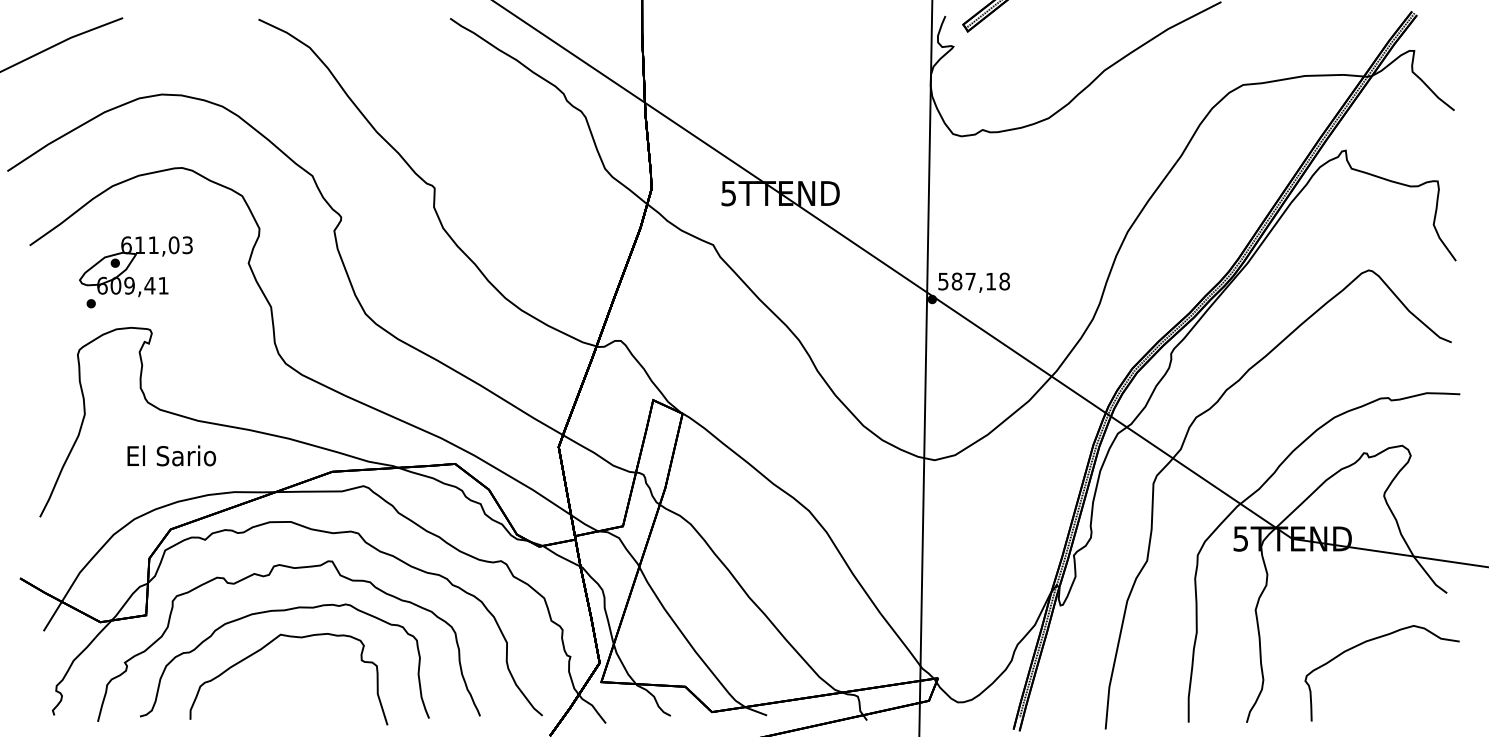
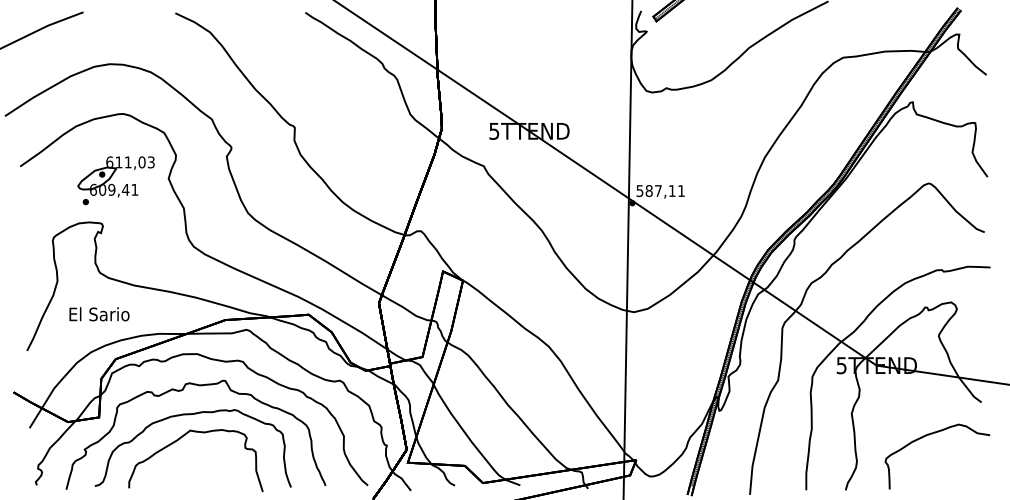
part: (134, 271) -> (115, 180), moved
text: (1004, 282) -> (681, 191), 587,18 -> 587,11
text: (171, 456) -> (99, 314), moved

